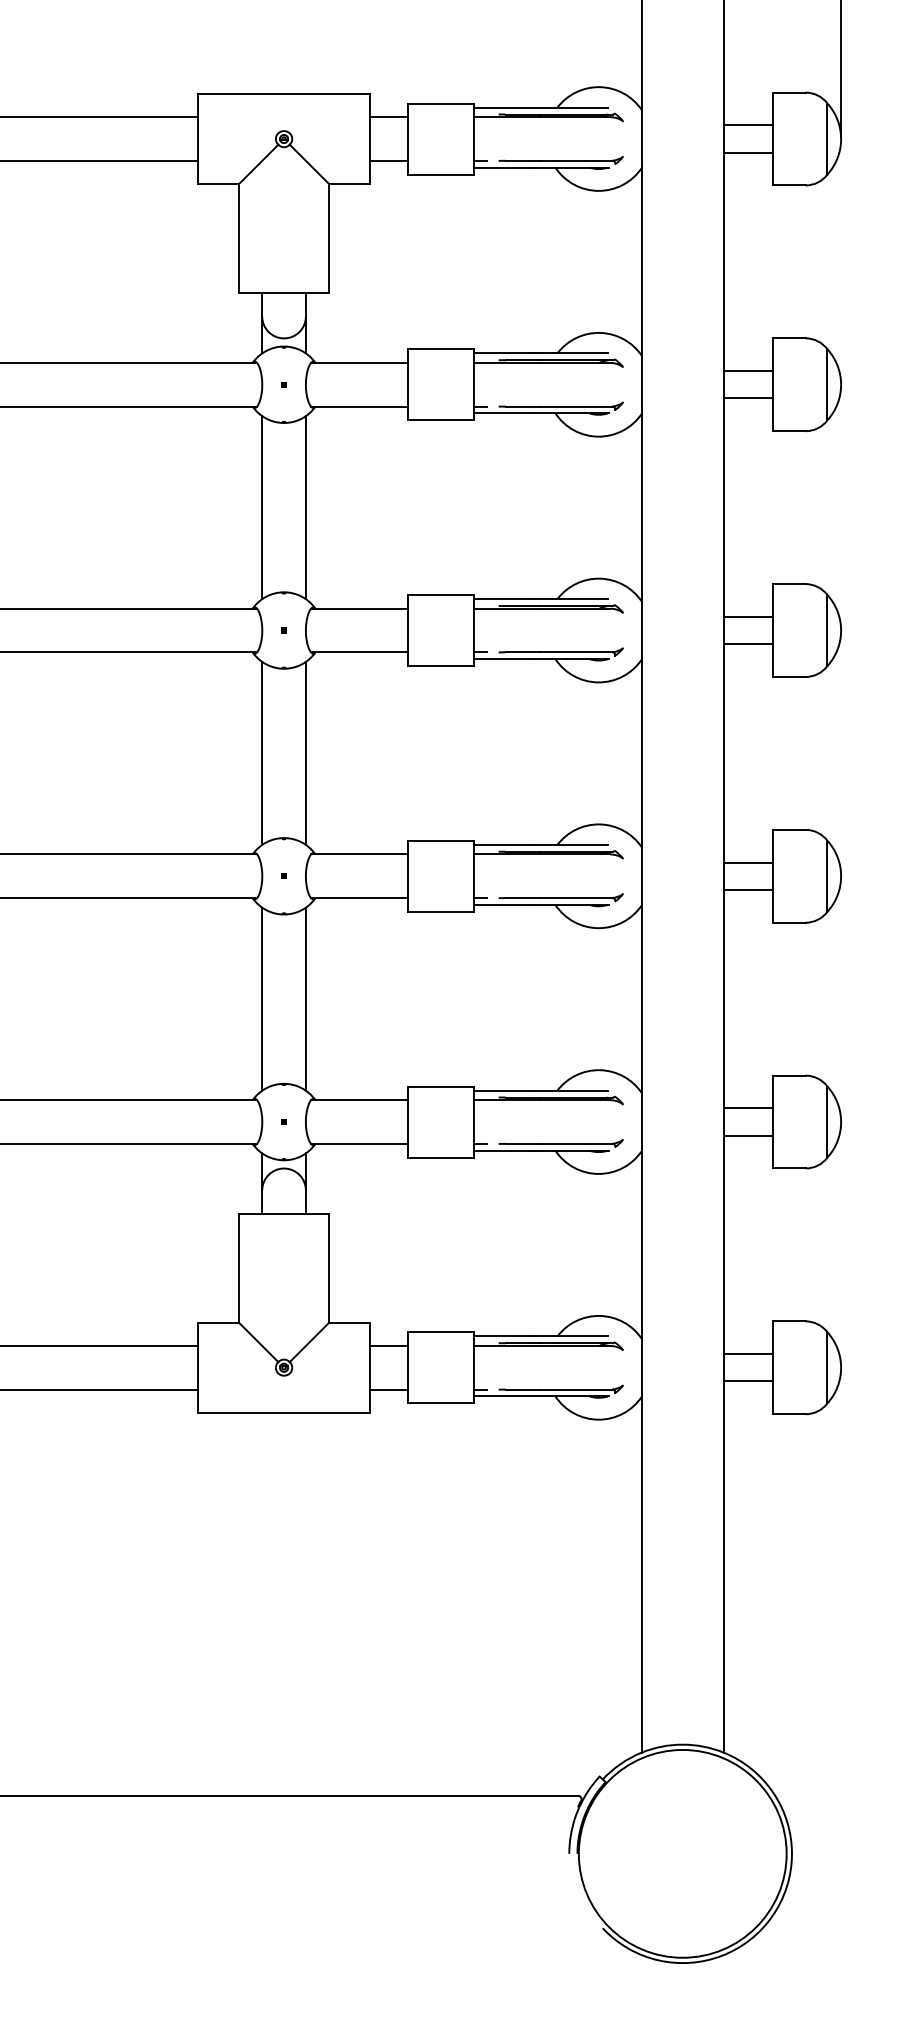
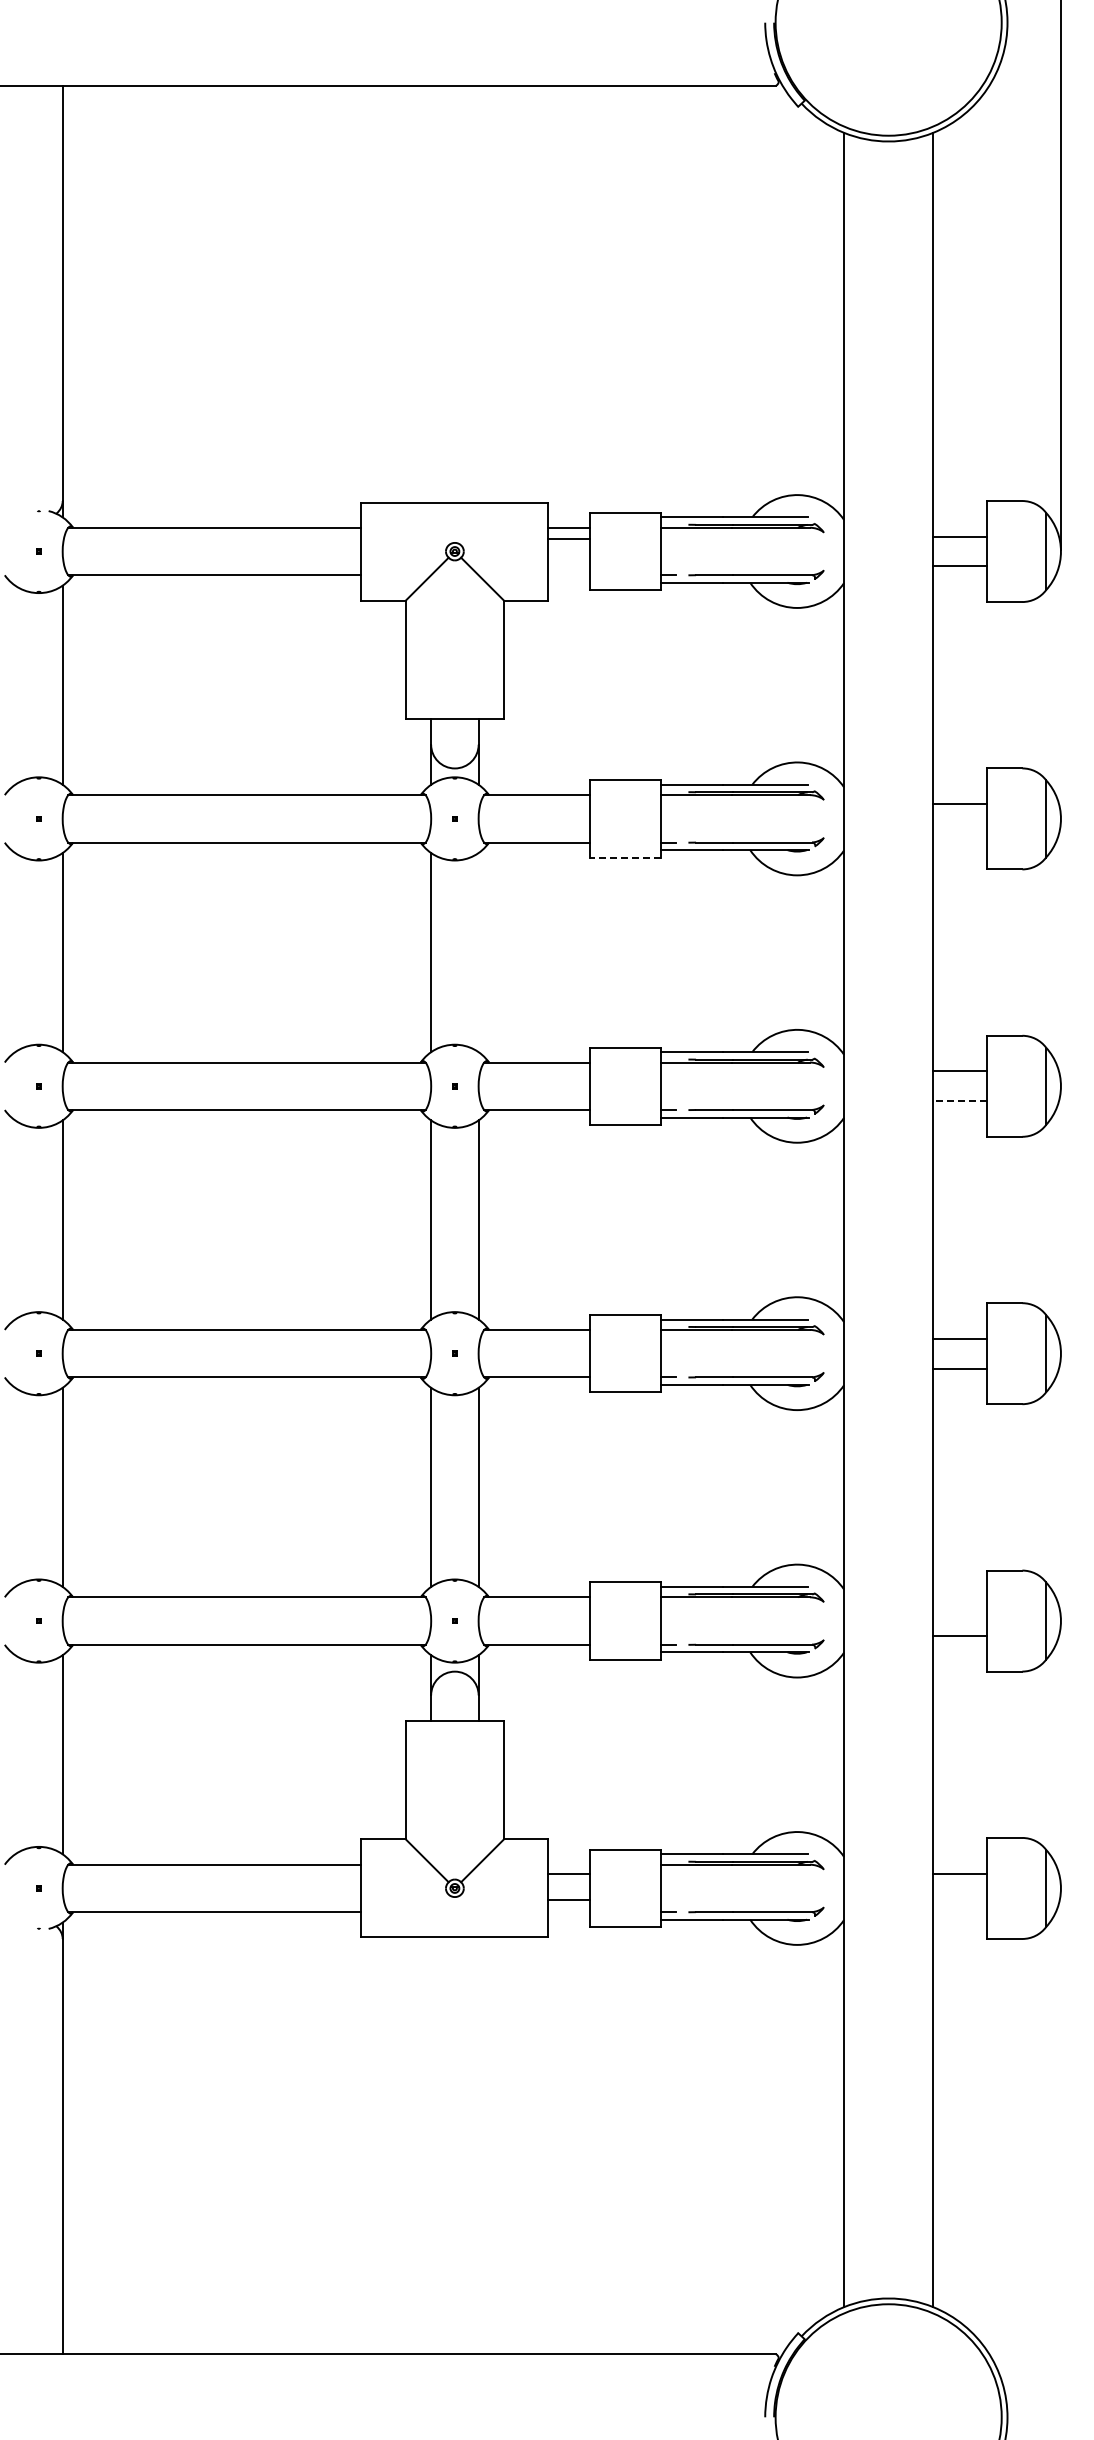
line: (389, 161) -> (569, 539), moved
line: (747, 398) -> (959, 833), removed
line: (440, 420) -> (625, 857), solid -> dashed
line: (305, 507) -> (478, 952), removed
line: (747, 644) -> (959, 1101), solid -> dashed
line: (747, 1108) -> (959, 1606), removed
line: (389, 1345) -> (569, 1899), moved
line: (747, 1381) -> (959, 1903), removed
line: (389, 1389) -> (569, 1874), moved

